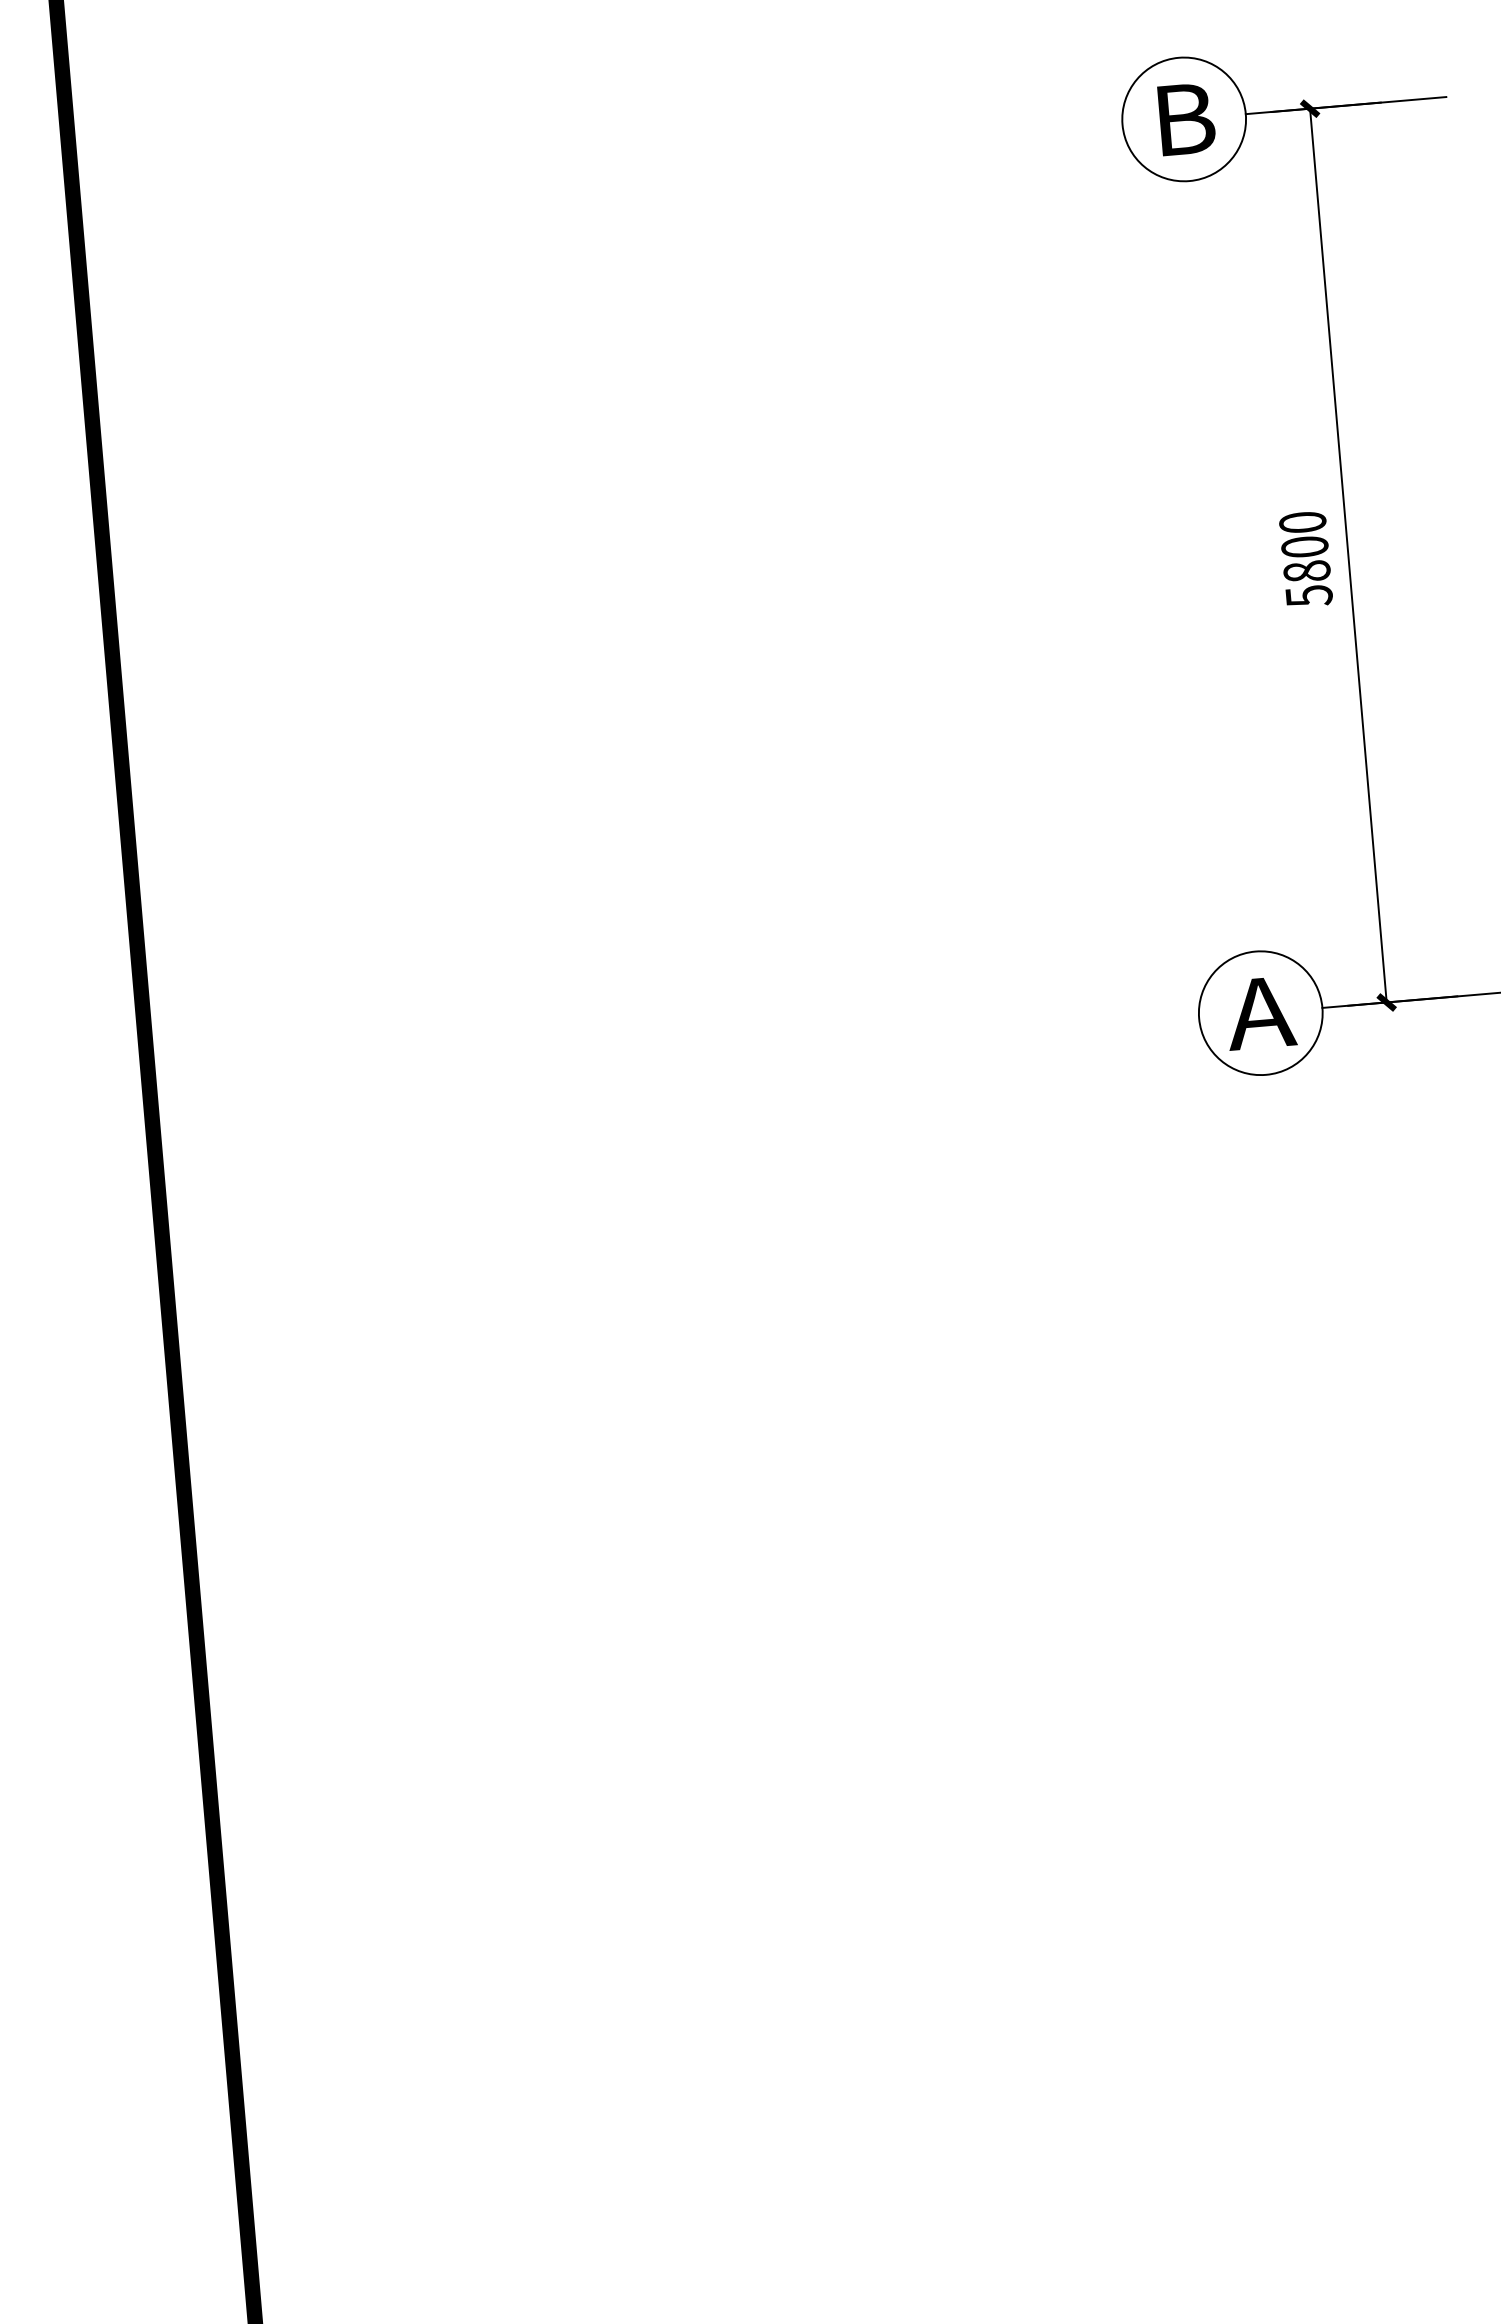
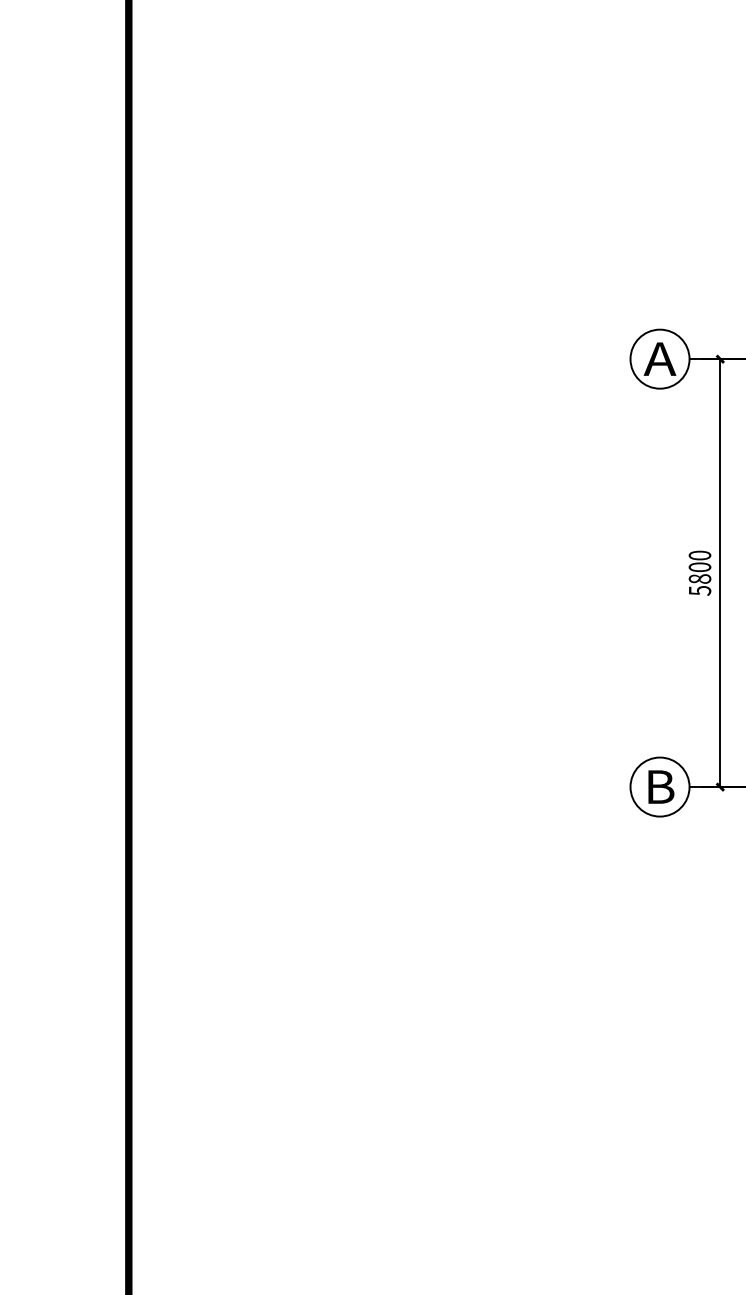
text: (1182, 118) -> (659, 358), B -> A
text: (1259, 1012) -> (659, 786), A -> B

